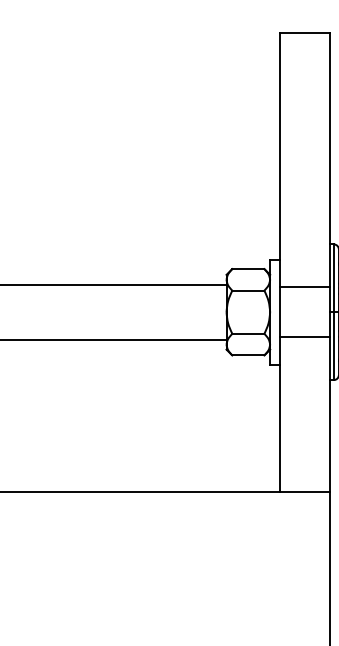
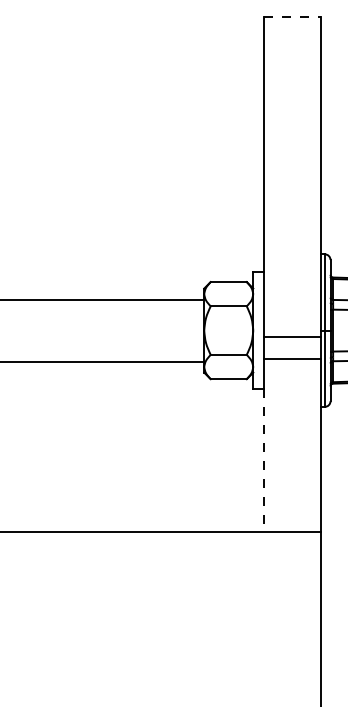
line: (305, 32) -> (292, 16), solid -> dashed
line: (304, 287) -> (291, 337), moved
line: (279, 428) -> (263, 461), solid -> dashed

